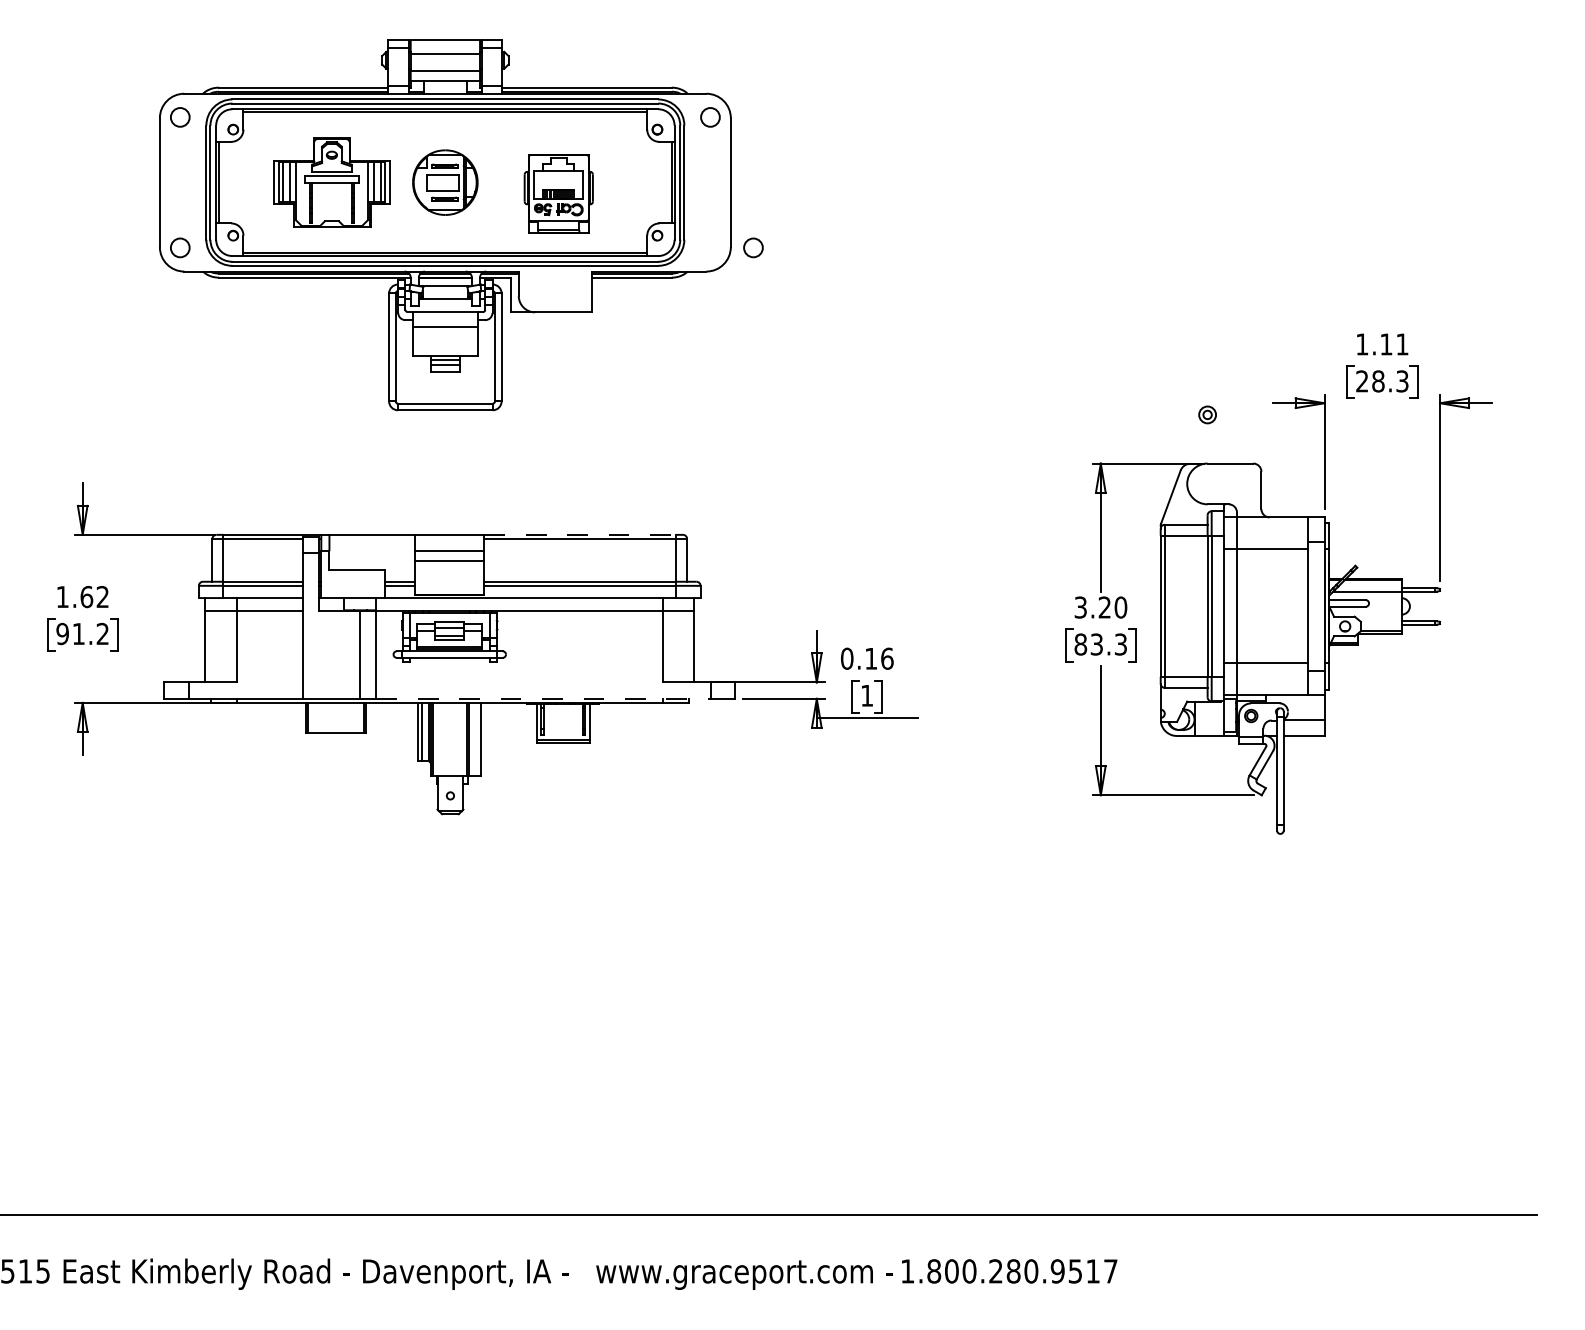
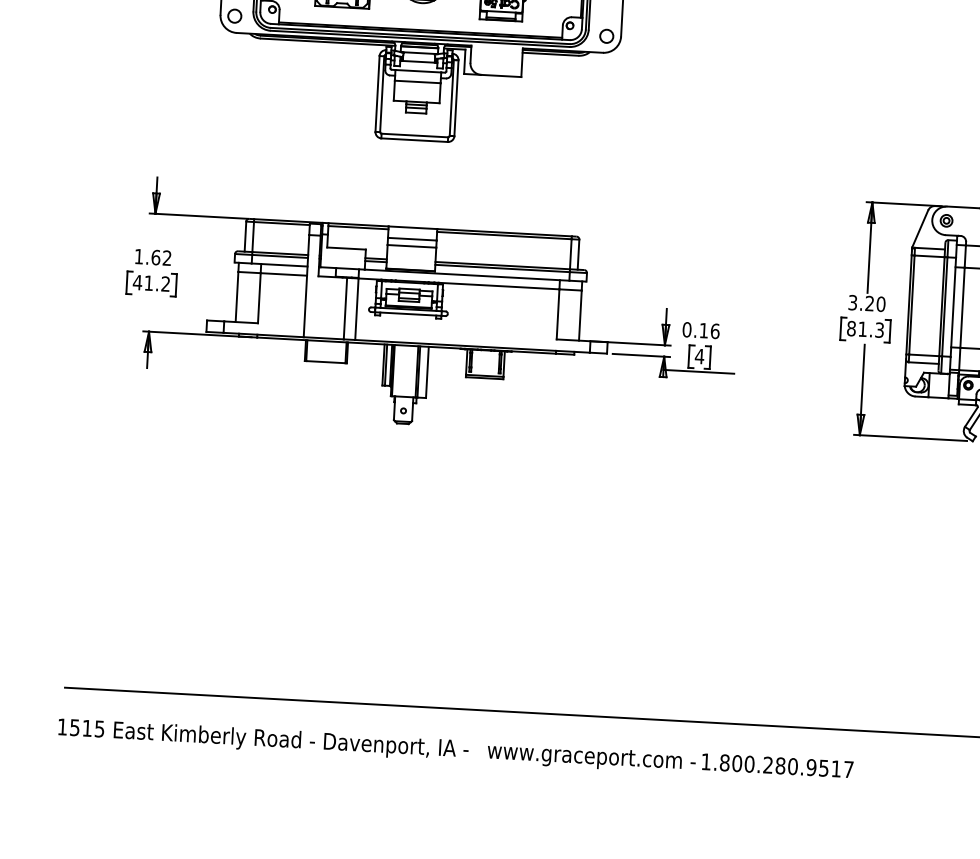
circle: (753, 247) -> (606, 36), moved
part: (1207, 414) -> (946, 220), moved
line: (580, 534) -> (504, 232), dashed -> solid
line: (372, 538) -> (358, 227), added
text: (62, 633) -> (137, 282), 91.2 -> 41.2
text: (1096, 644) -> (862, 329), 83.3 -> 81.3
text: (866, 695) -> (699, 356), 1 -> 4
line: (544, 698) -> (473, 346), dashed -> solid

